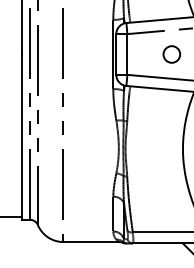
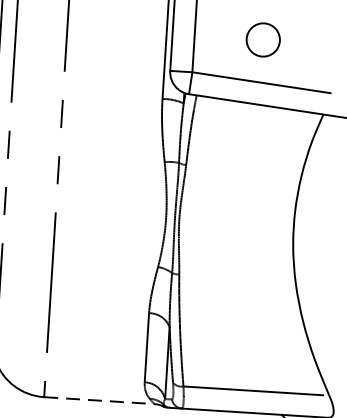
circle: (171, 54) -> (262, 39), moved
line: (91, 242) -> (99, 401), solid -> dashed

